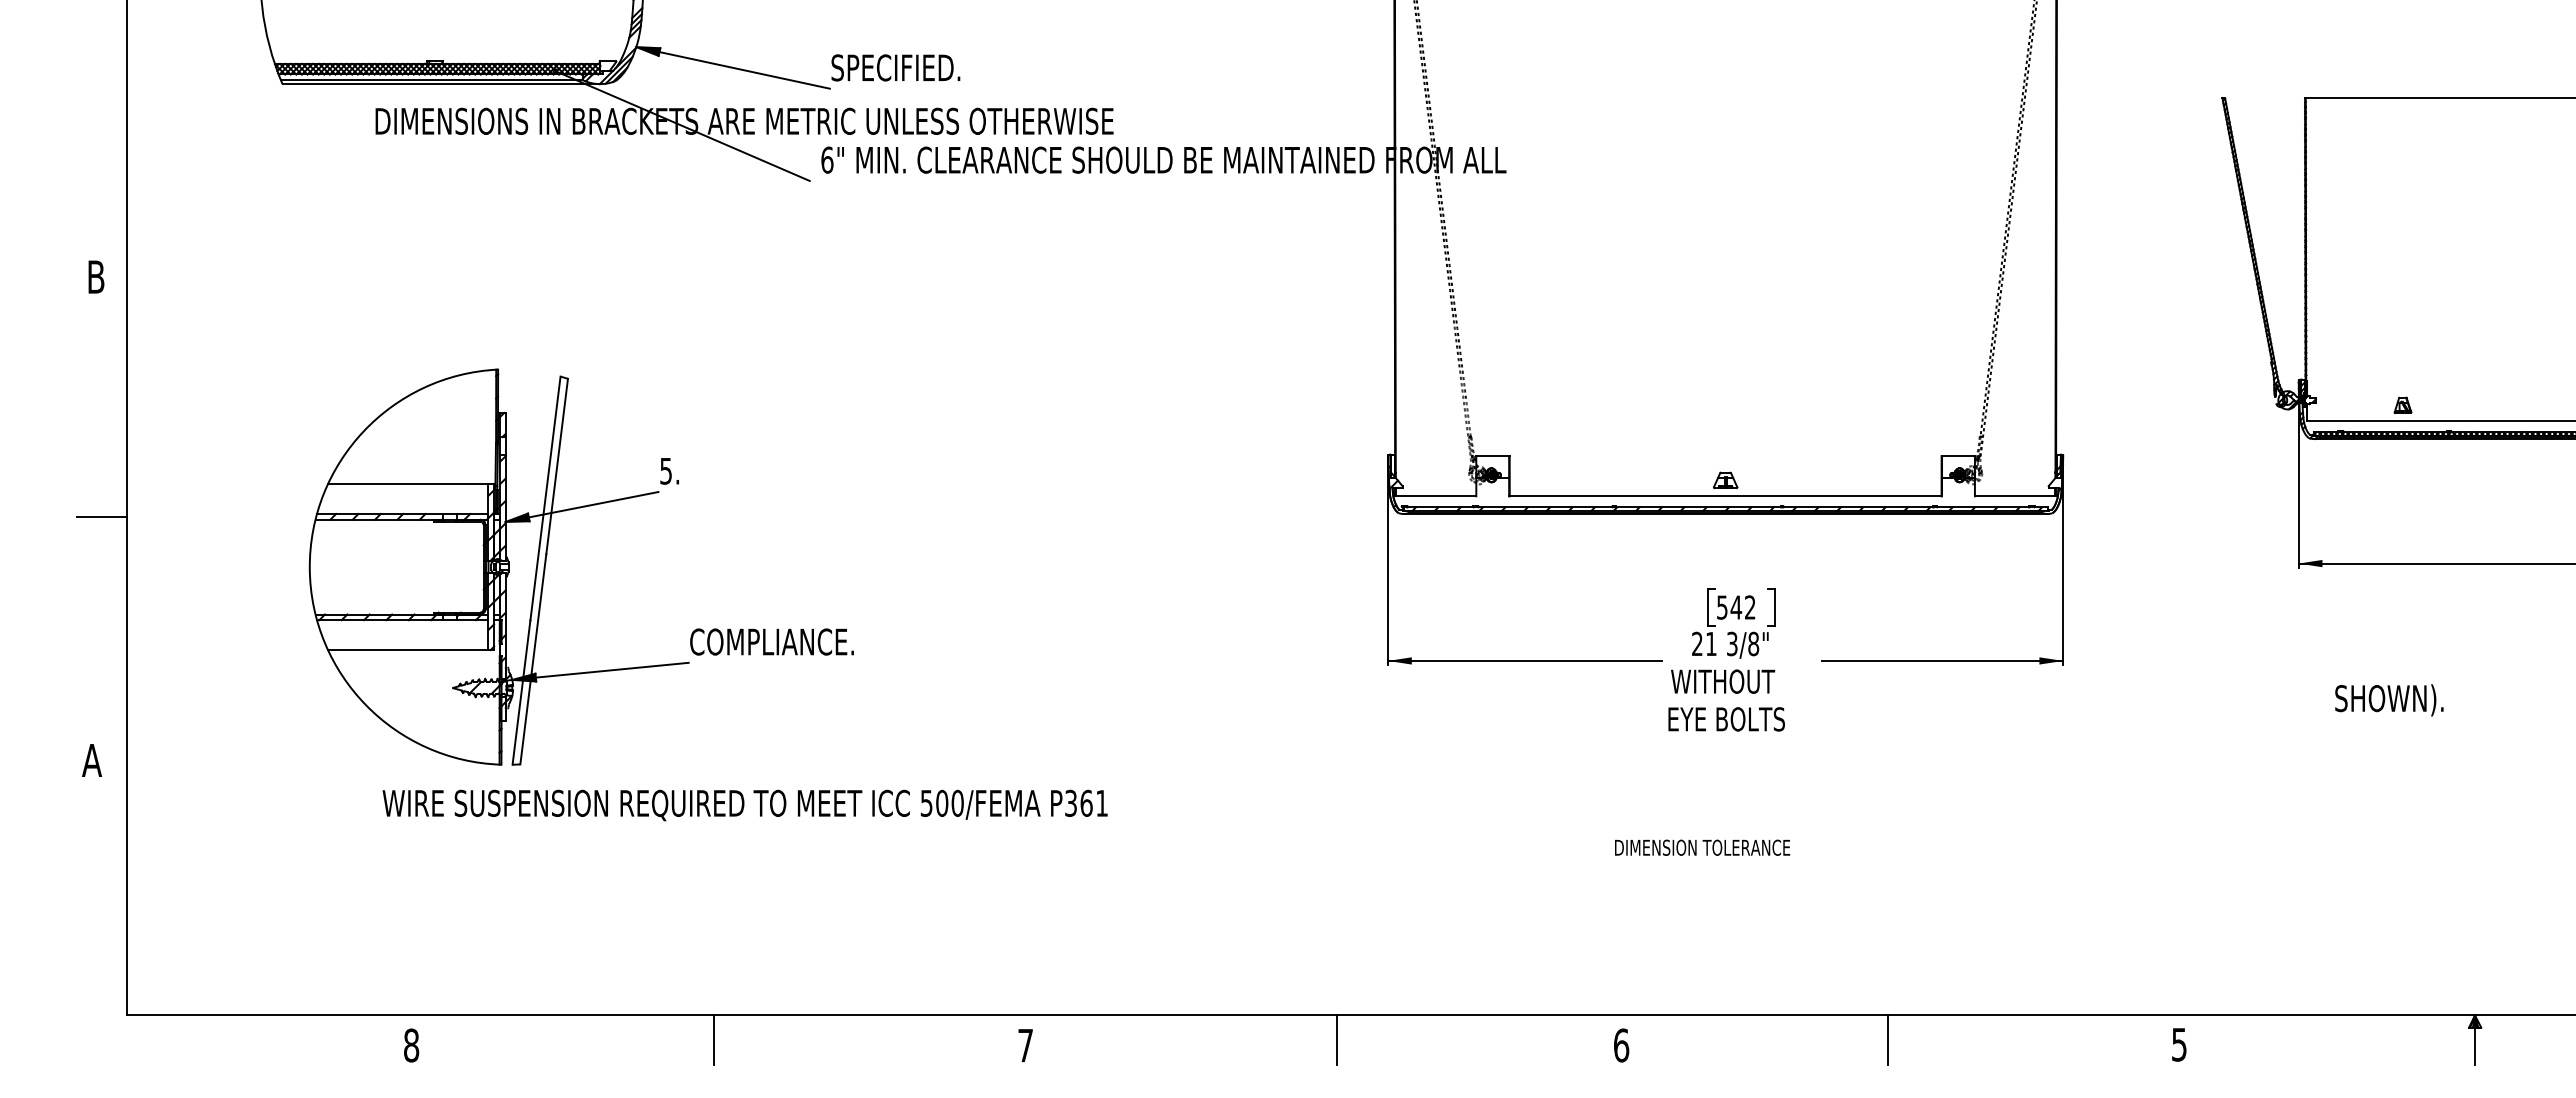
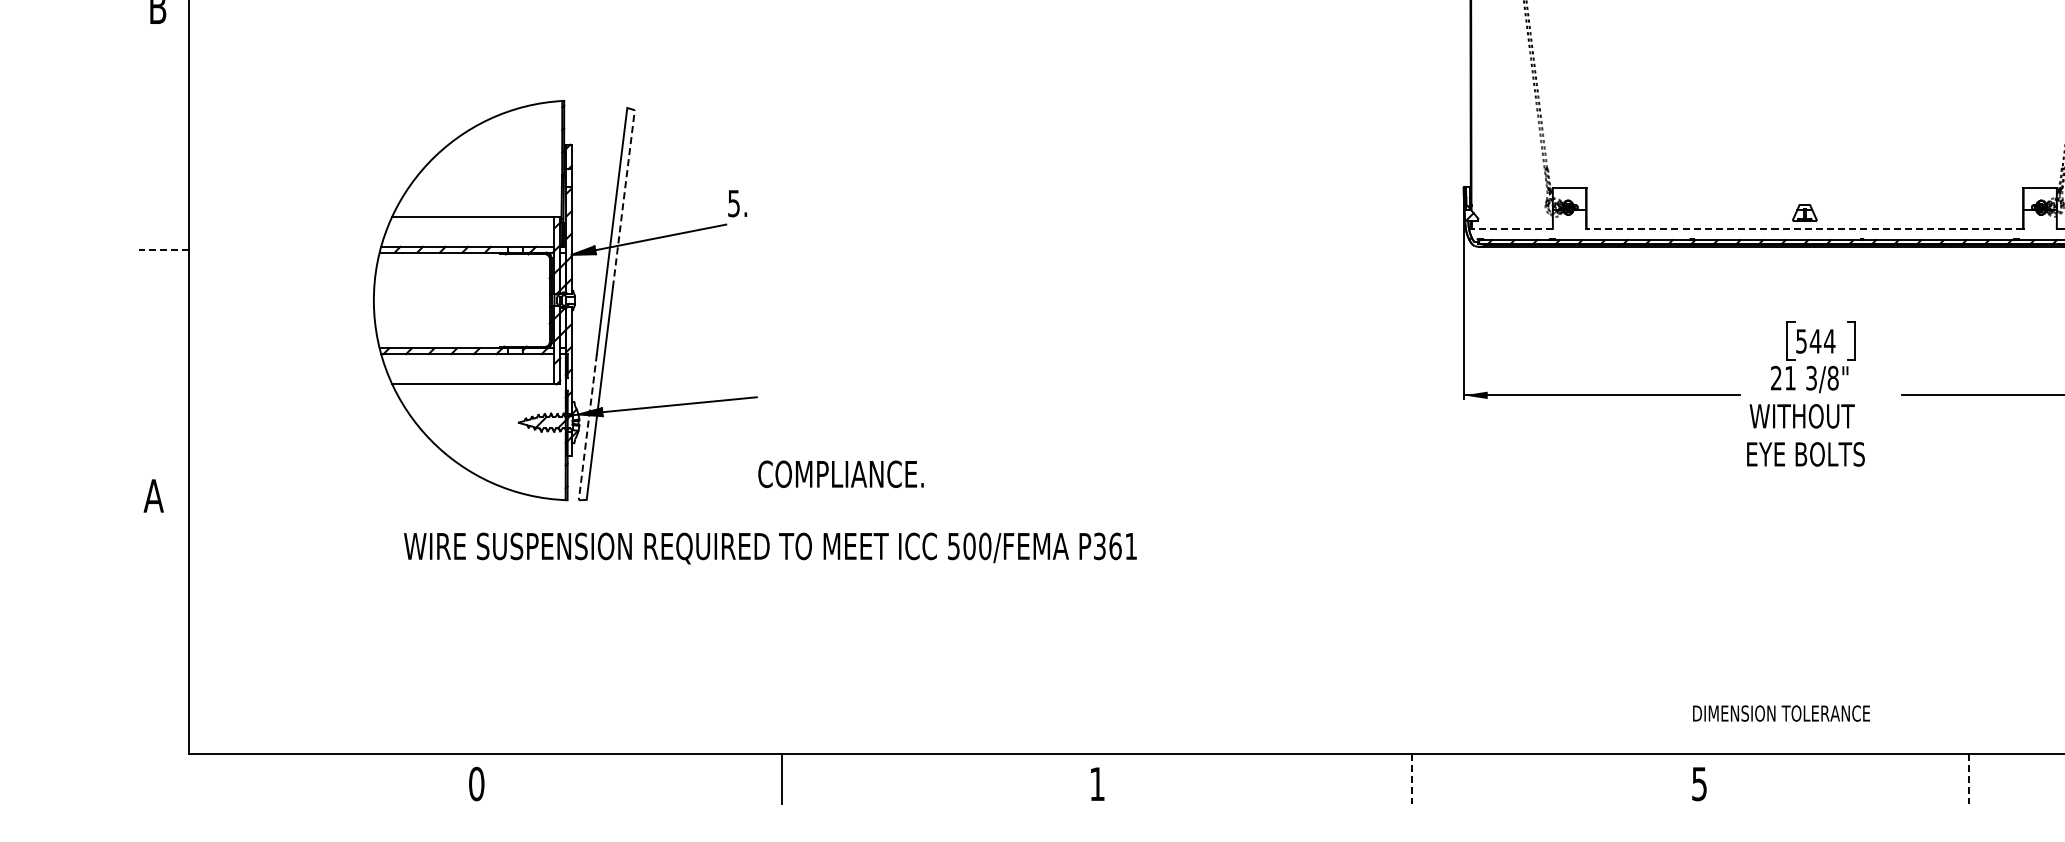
line: (557, 466) -> (624, 198), solid -> dashed
line: (1435, 496) -> (1511, 229), solid -> dashed
line: (1725, 496) -> (1804, 229), solid -> dashed
line: (102, 517) -> (164, 250), solid -> dashed
text: (1750, 607) -> (1829, 341), 542 -> 544
text: (771, 641) -> (840, 473), moved
line: (521, 692) -> (587, 427), solid -> dashed
text: (744, 805) -> (769, 548), moved
text: (1702, 847) -> (1781, 713), moved
line: (1336, 1040) -> (1411, 778), solid -> dashed
line: (1888, 1040) -> (1969, 778), solid -> dashed
text: (411, 1045) -> (476, 784), 8 -> 0
text: (1025, 1045) -> (1097, 784), 7 -> 1
text: (1621, 1045) -> (1699, 784), 6 -> 5

